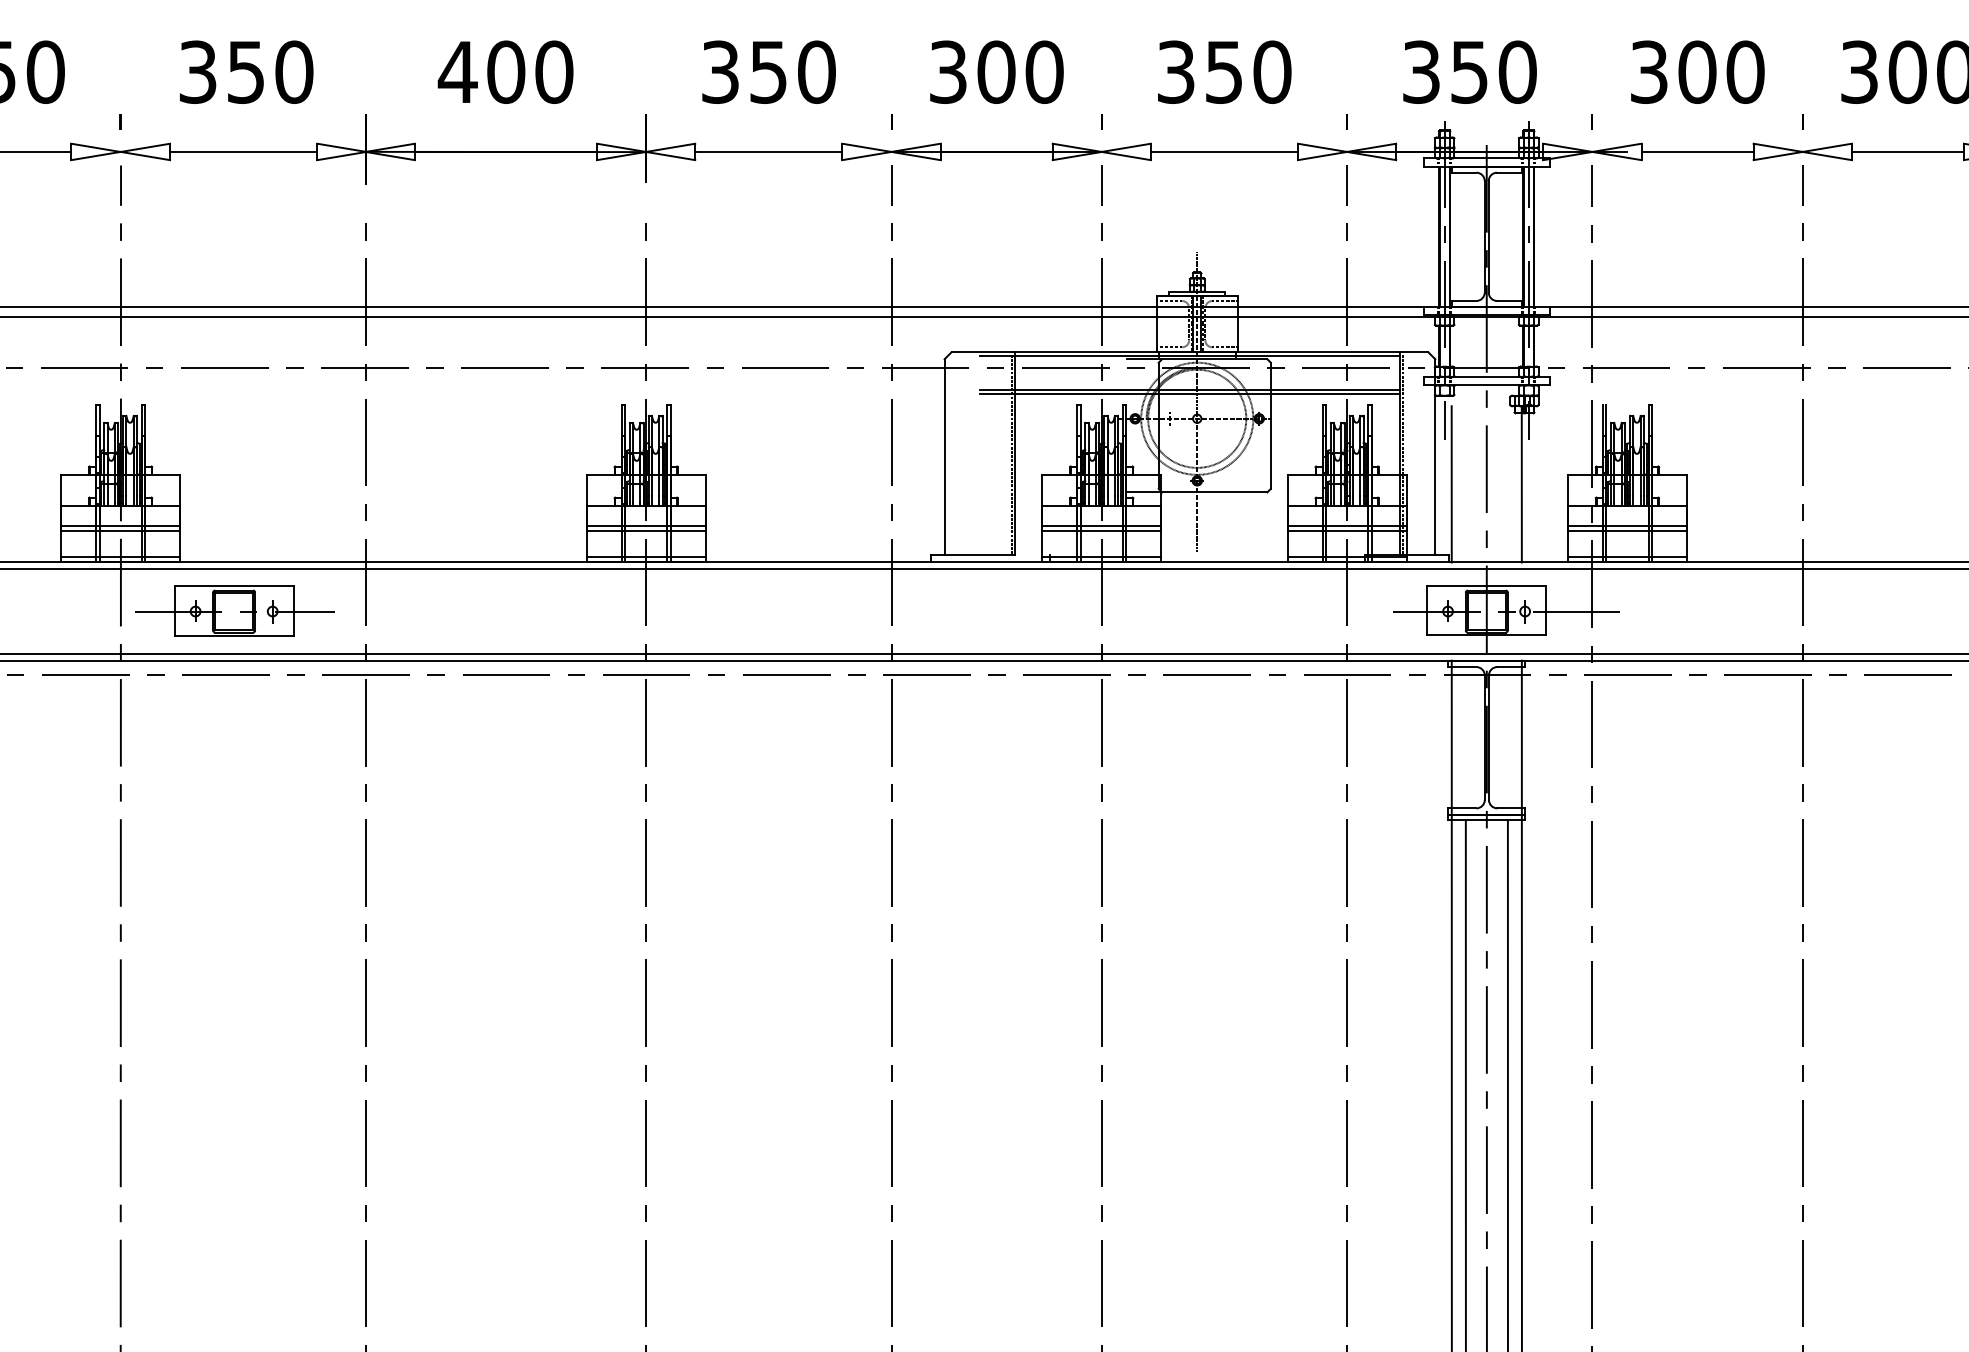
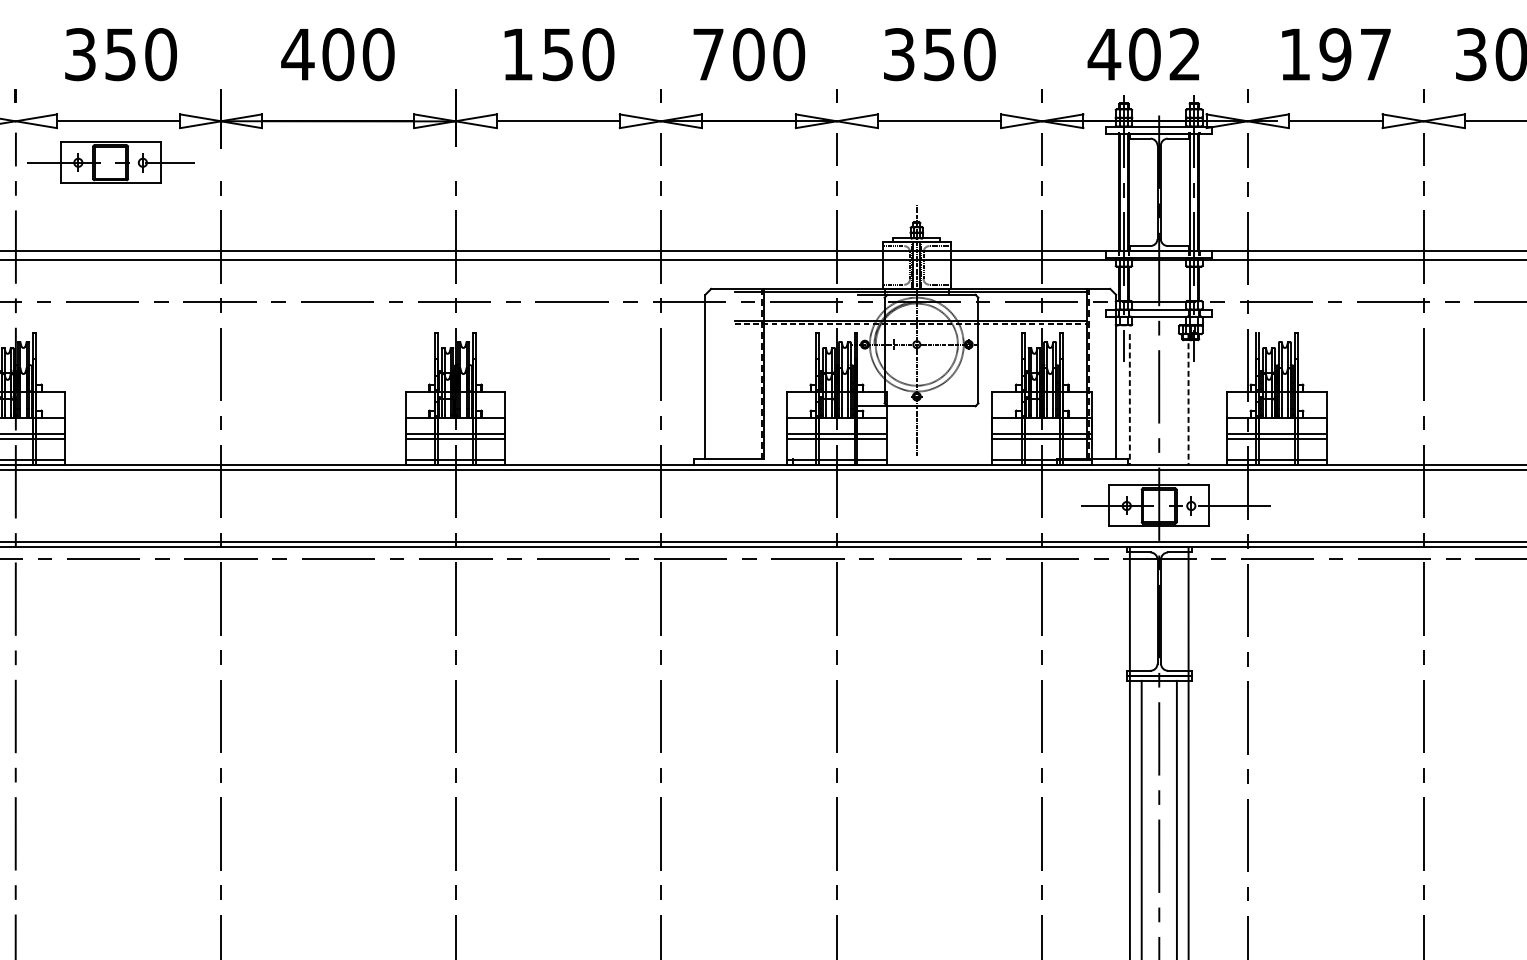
text: (720, 71) -> (517, 53), 350 -> 150
text: (948, 71) -> (708, 53), 300 -> 700
text: (1468, 71) -> (1143, 53), 350 -> 402
text: (1697, 71) -> (1335, 53), 300 -> 197
line: (1190, 394) -> (911, 324), solid -> dashed
line: (1451, 484) -> (1129, 399), solid -> dashed
line: (1521, 484) -> (1188, 399), solid -> dashed
part: (234, 610) -> (110, 161), moved

